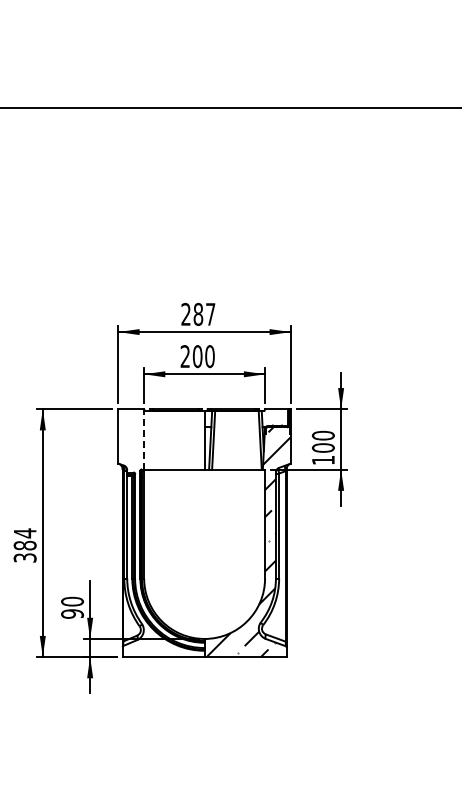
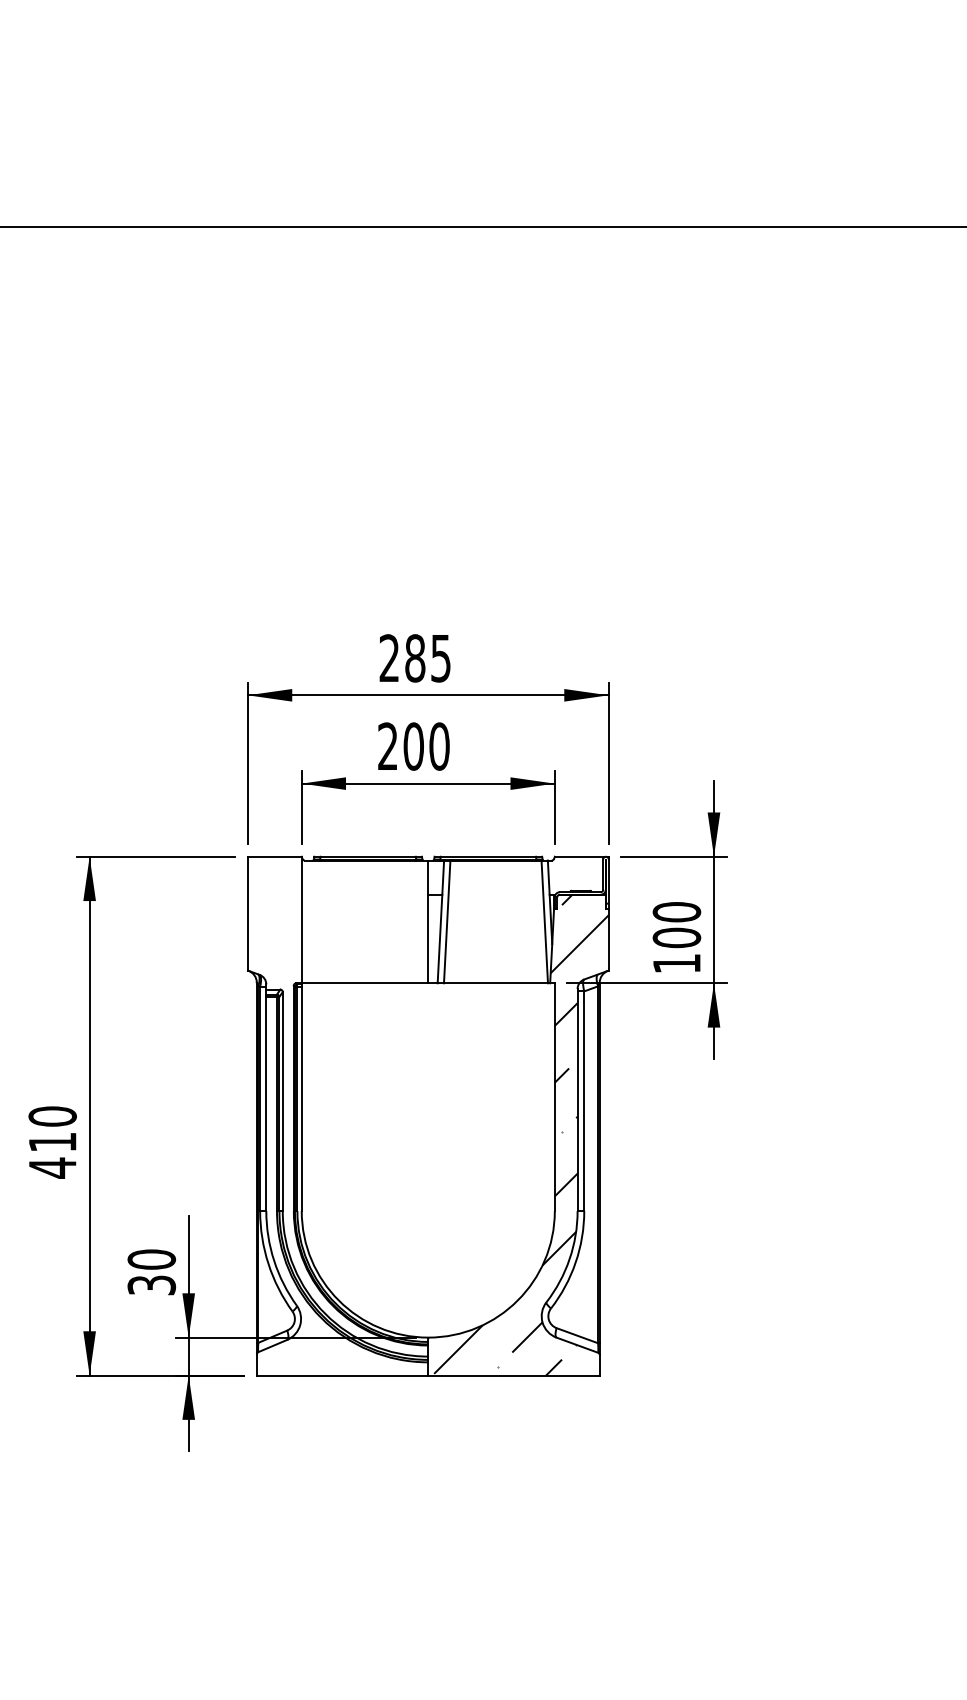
text: (210, 314) -> (440, 658), 287 -> 285
line: (144, 438) -> (302, 918), dashed -> solid
text: (24, 545) -> (51, 1141), 384 -> 410
text: (72, 613) -> (151, 1284), 90 -> 30

